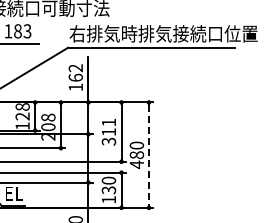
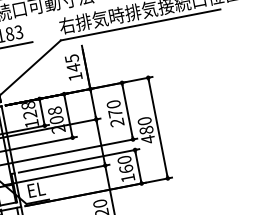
text: (75, 73) -> (72, 63), 162 -> 145
text: (108, 131) -> (114, 113), 311 -> 270
line: (148, 155) -> (157, 128), dashed -> solid
text: (108, 190) -> (125, 169), 130 -> 160

